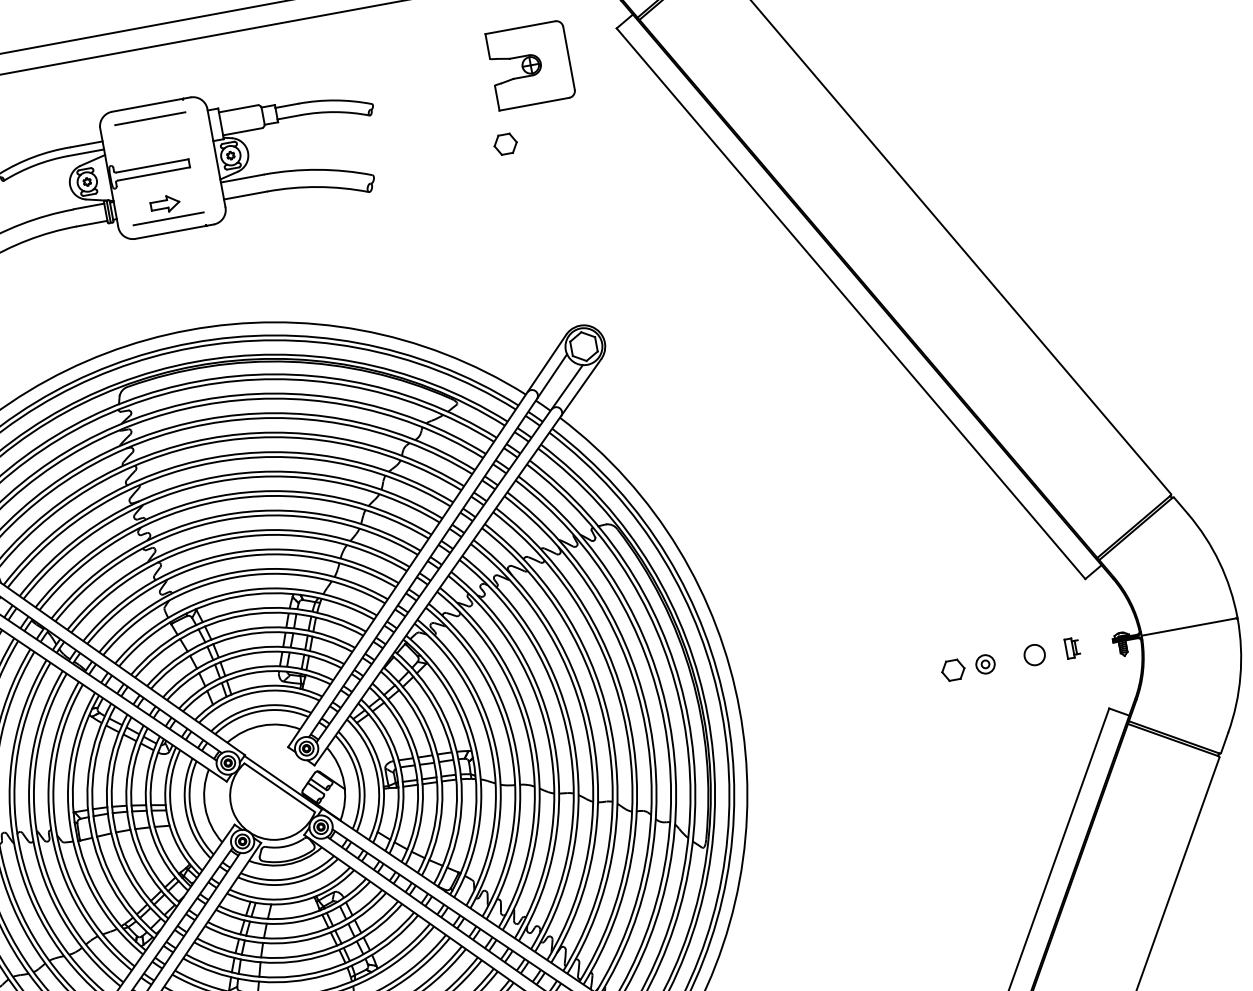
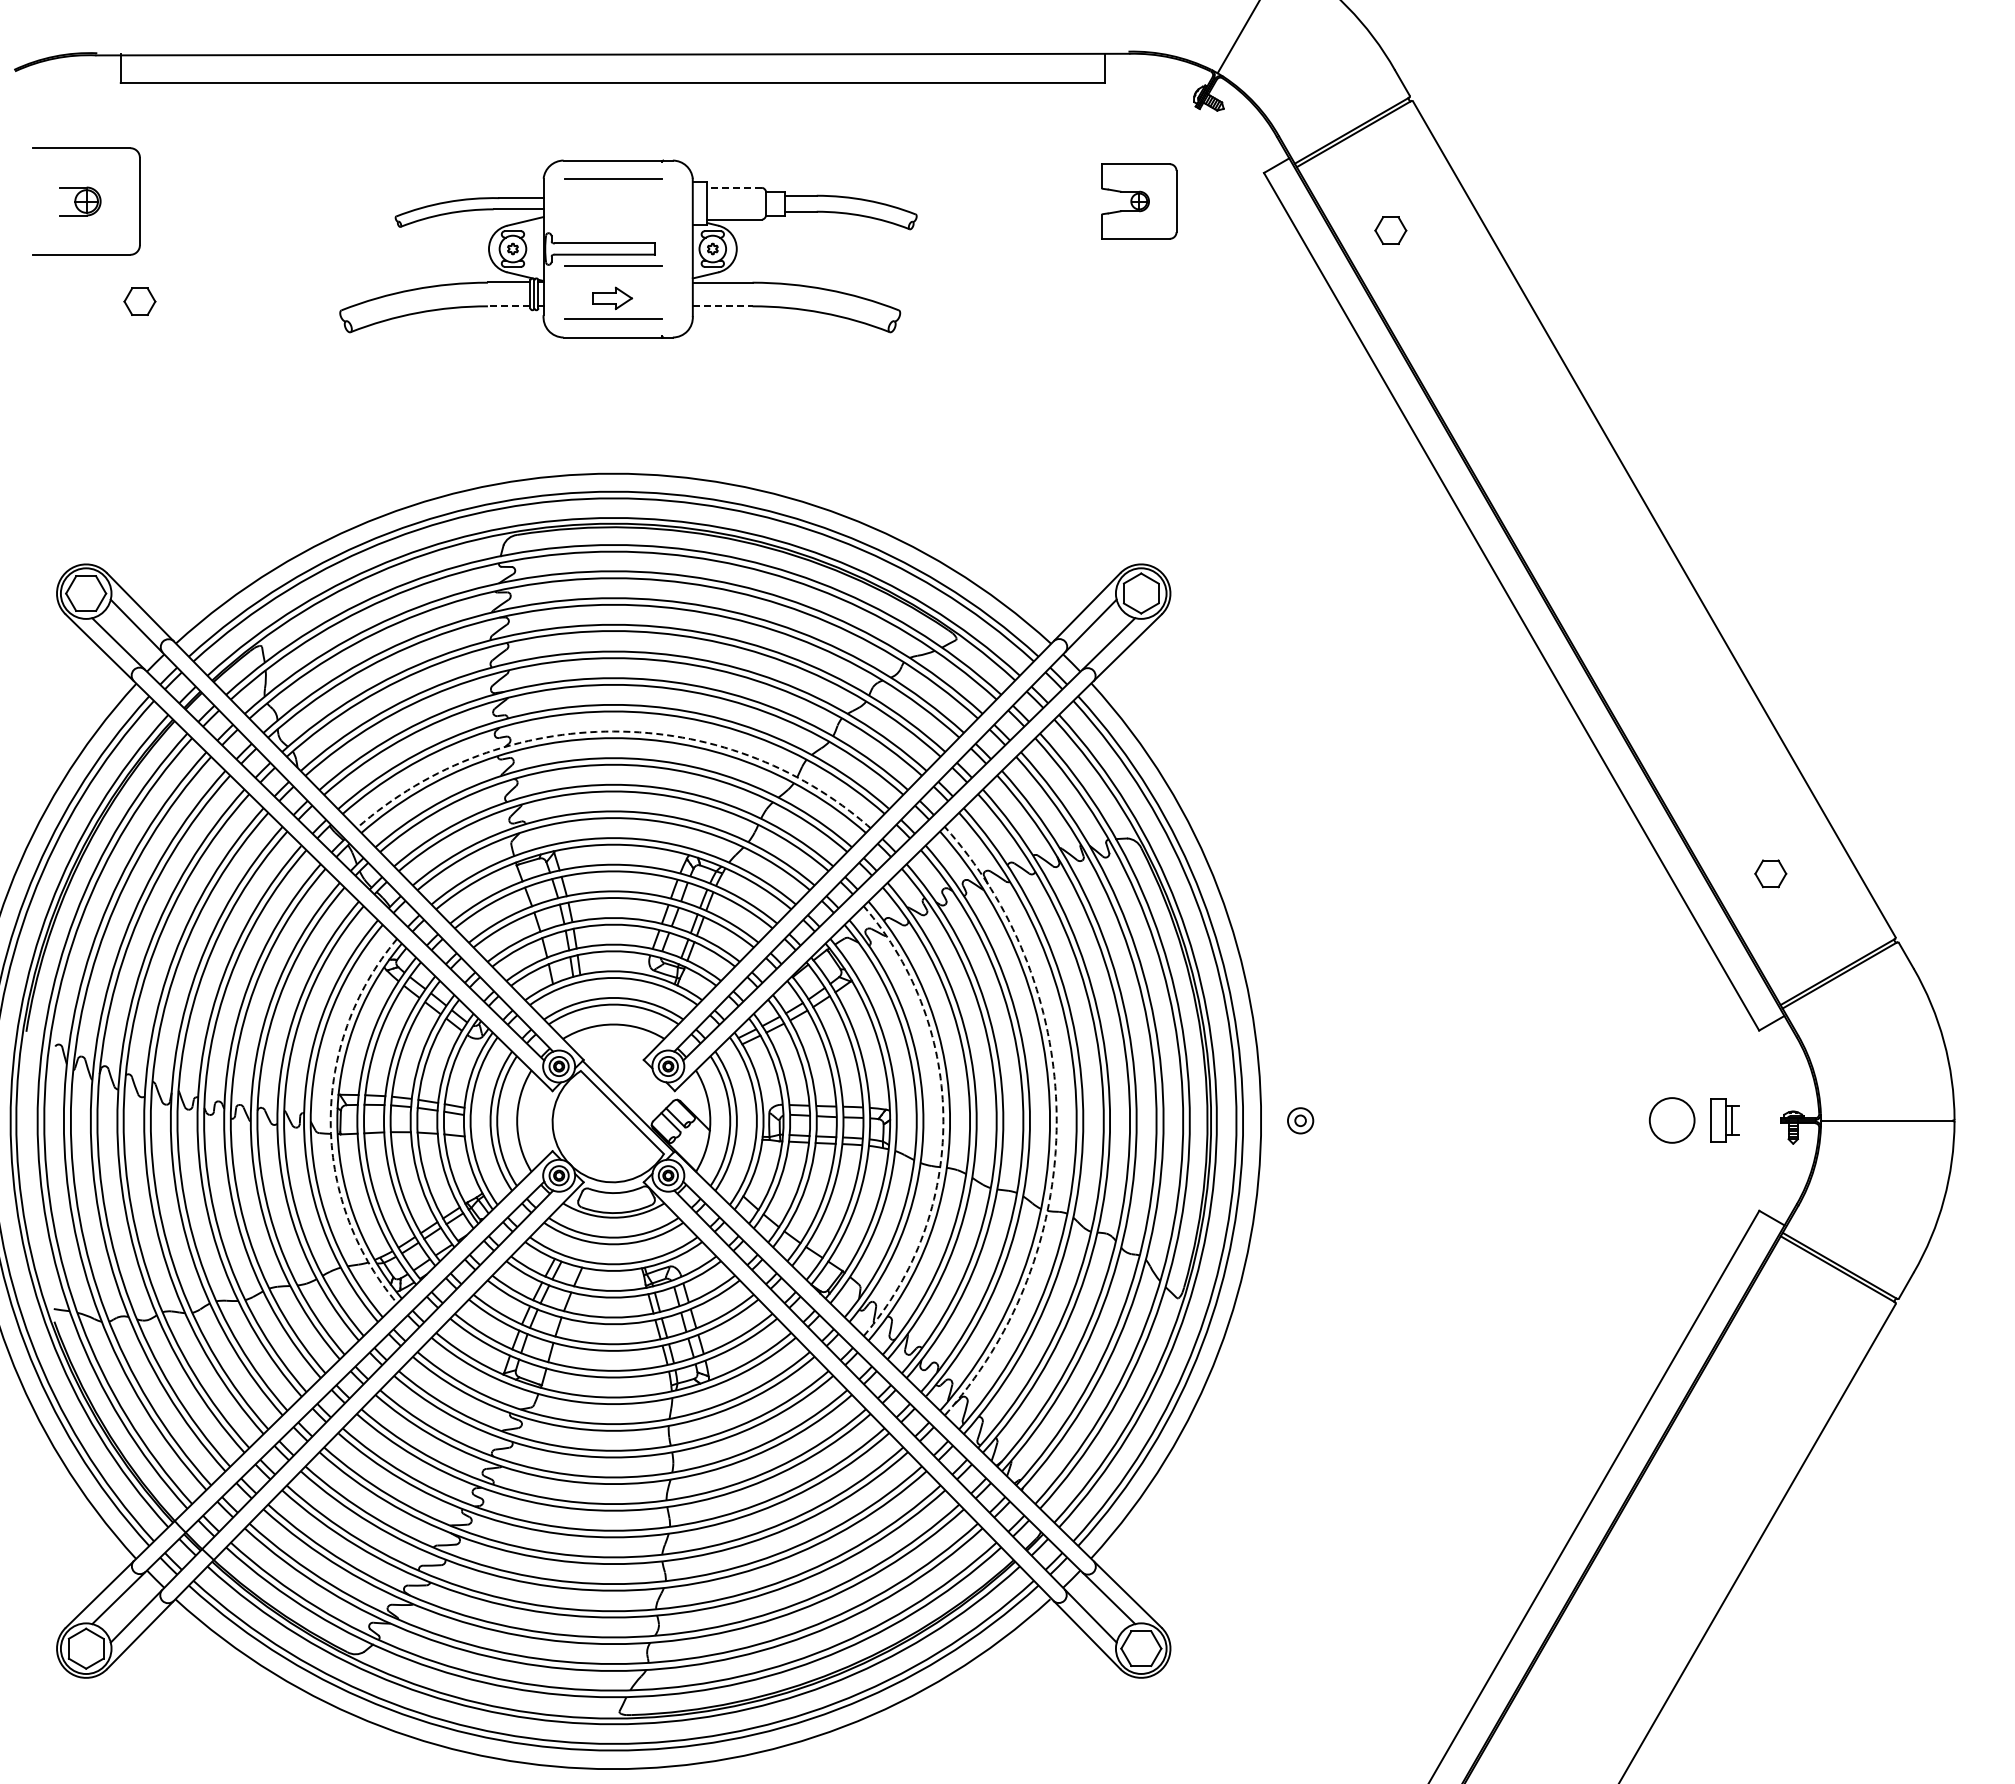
part: (531, 65) -> (1139, 201), size x0.7
line: (238, 108) -> (734, 187), solid -> dashed
part: (505, 144) -> (1390, 230), moved
line: (161, 180) -> (613, 265), added
line: (245, 195) -> (722, 306), solid -> dashed
line: (91, 223) -> (508, 306), solid -> dashed
arc: (223, 515) -> (613, 731), solid -> dashed
part: (1072, 648) -> (1724, 1120), size x1.6
circle: (1034, 655) -> (1672, 1120), size x1.6
part: (985, 664) -> (1300, 1120), moved
part: (953, 670) -> (1770, 873), moved
arc: (592, 736) -> (1056, 1120), solid -> dashed
arc: (511, 751) -> (943, 1121), solid -> dashed
arc: (71, 832) -> (330, 1121), solid -> dashed

